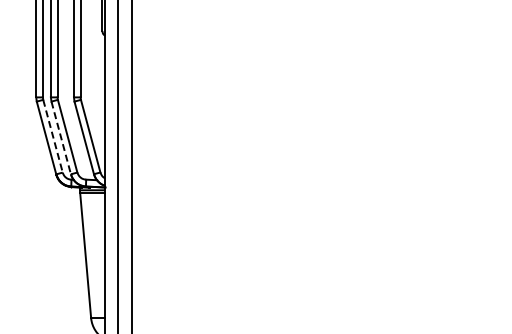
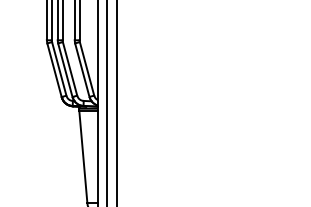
line: (53, 136) -> (59, 69), dashed -> solid
line: (61, 137) -> (65, 69), dashed -> solid

